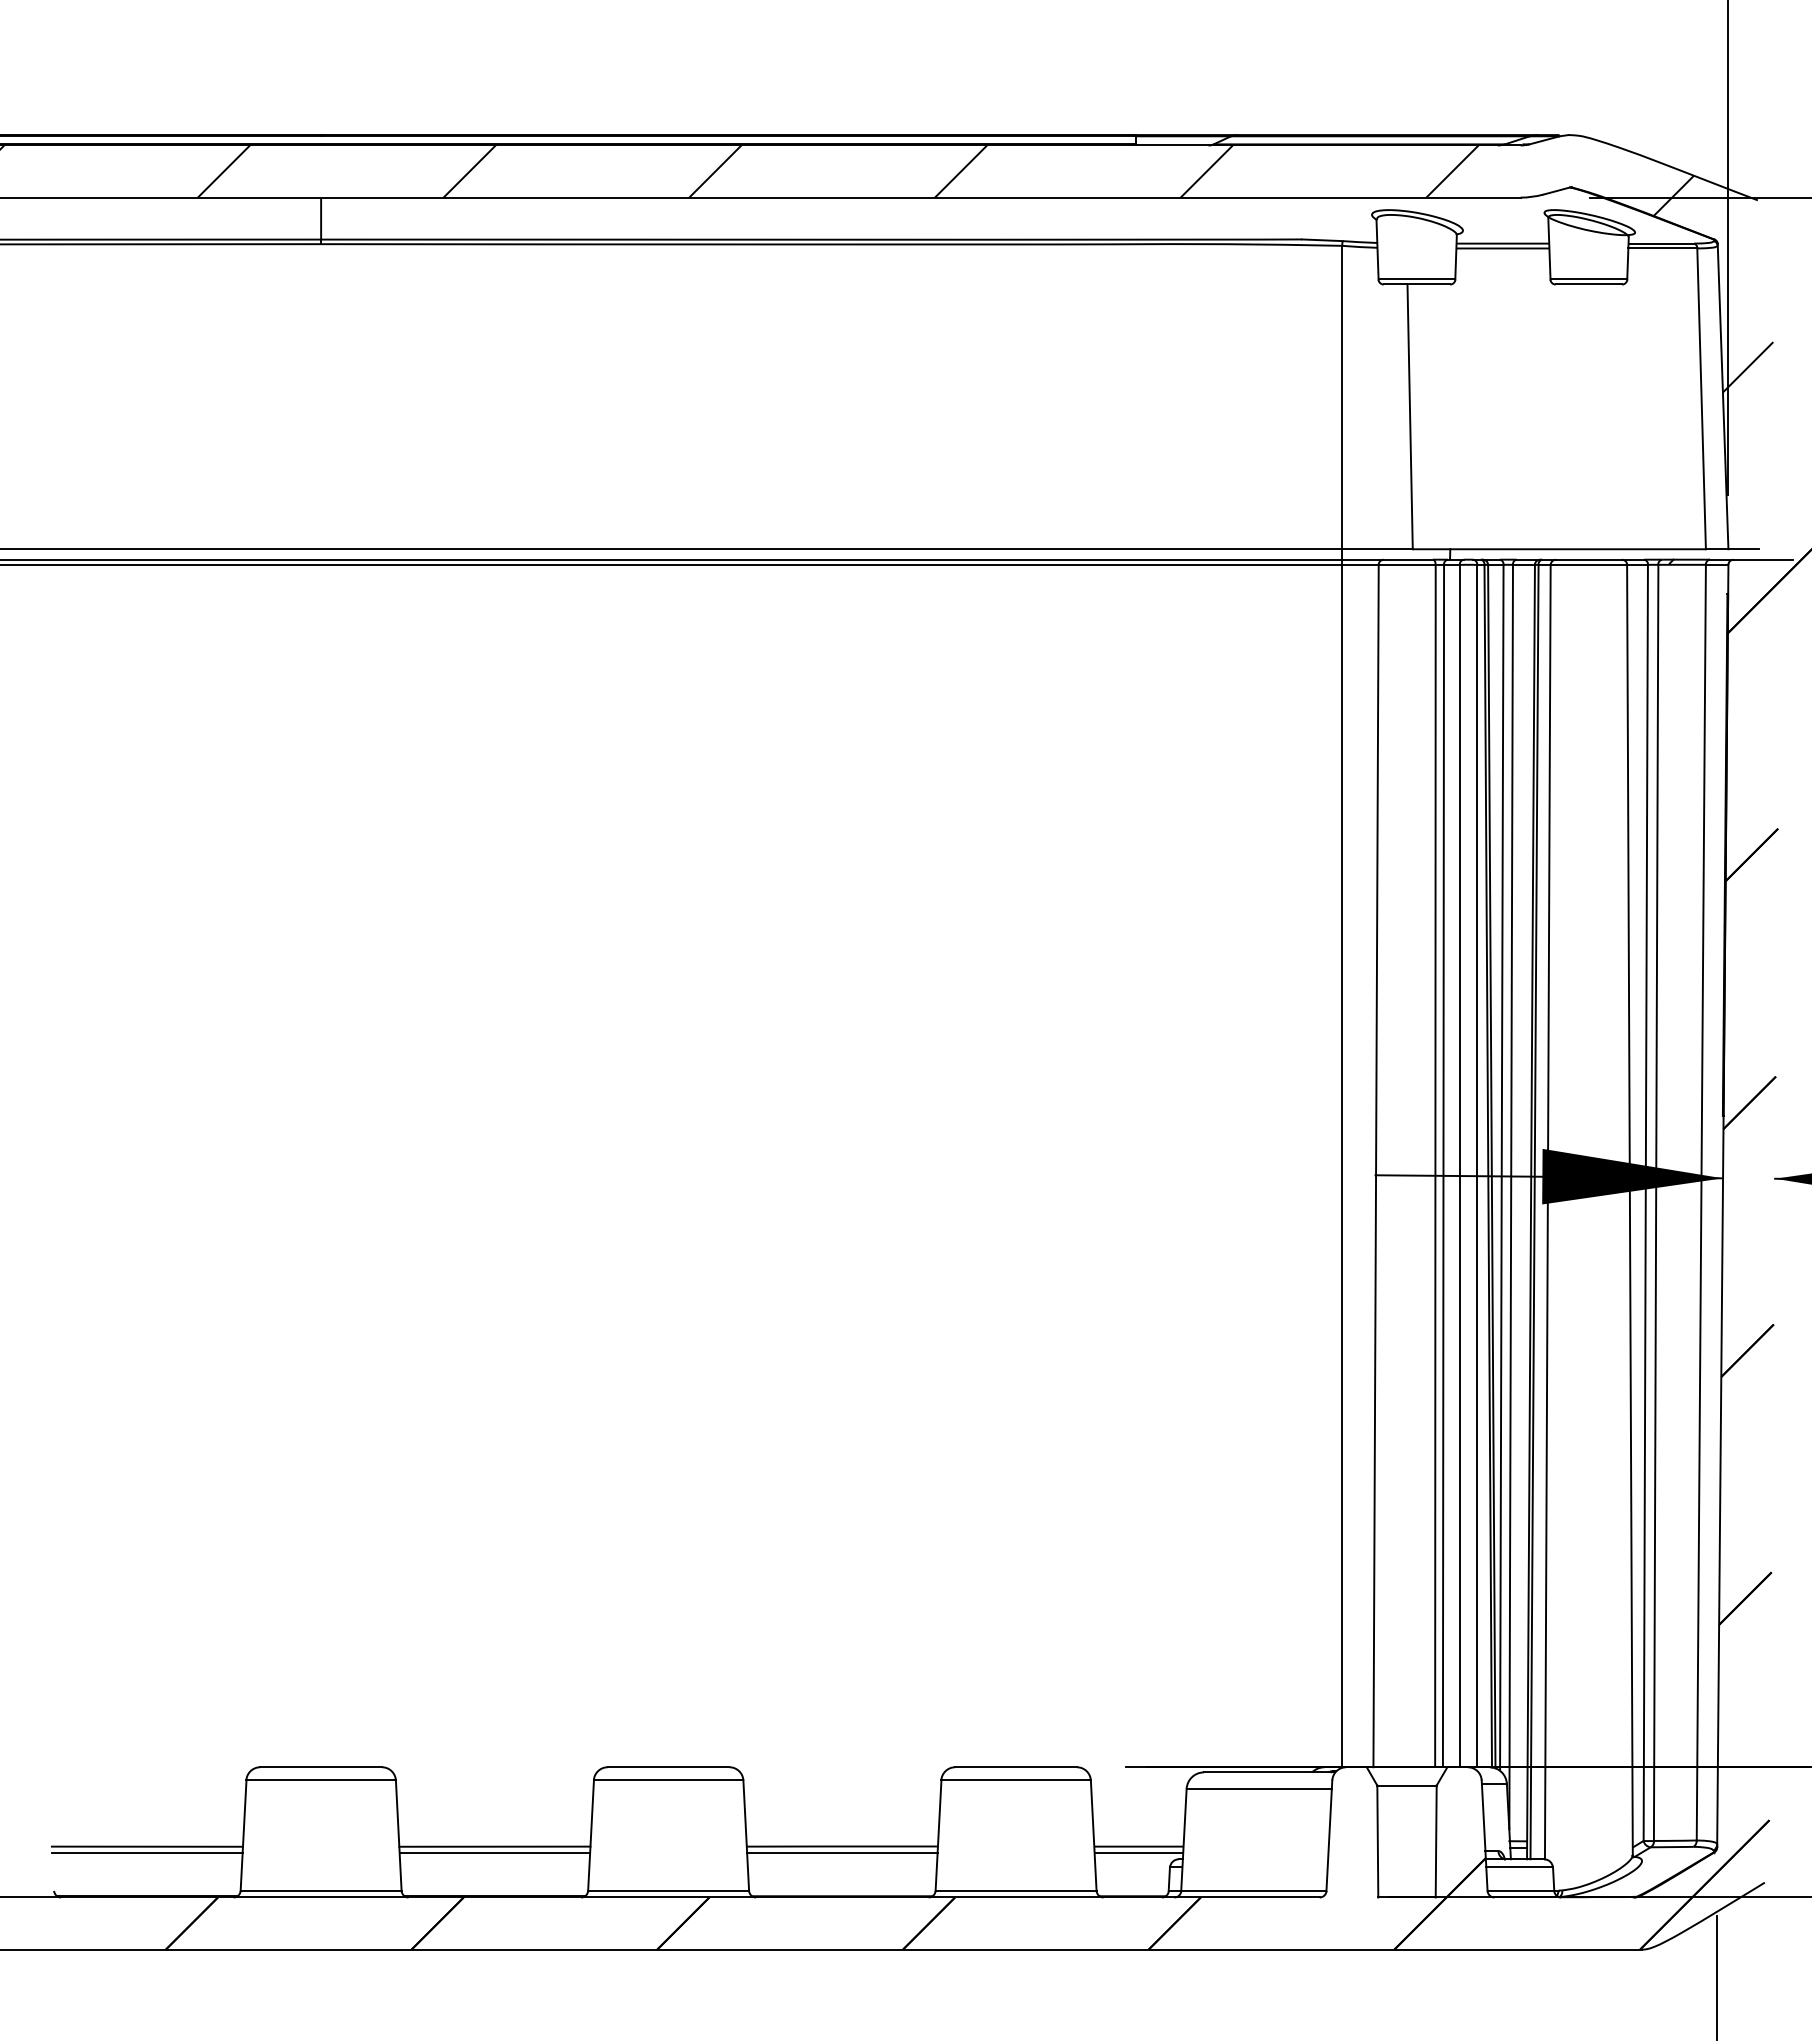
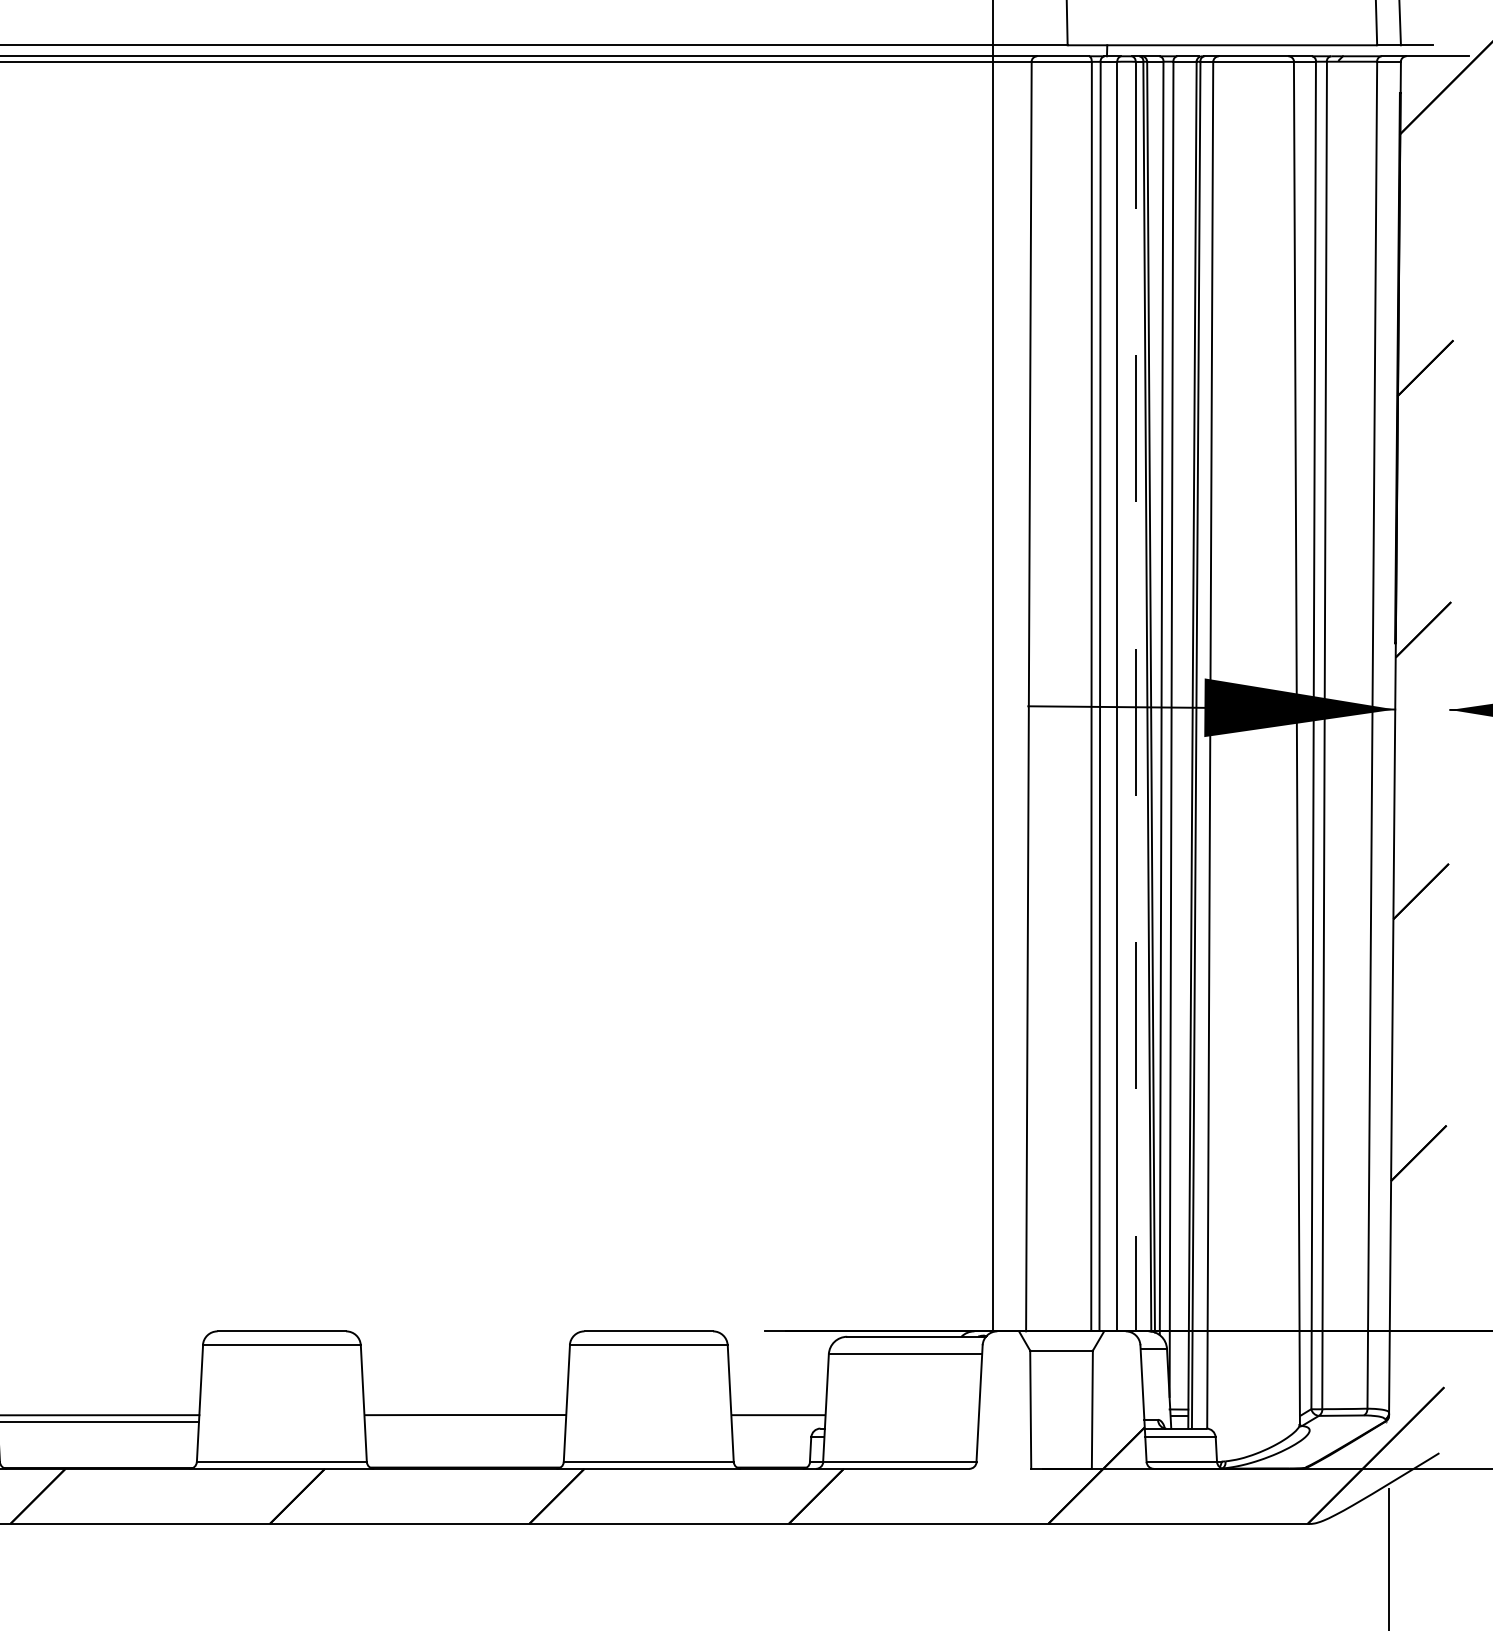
line: (1477, 1166) -> (1135, 697), solid -> dashed
line: (842, 1852) -> (465, 1421), removed
line: (1138, 1852) -> (778, 1421), removed

